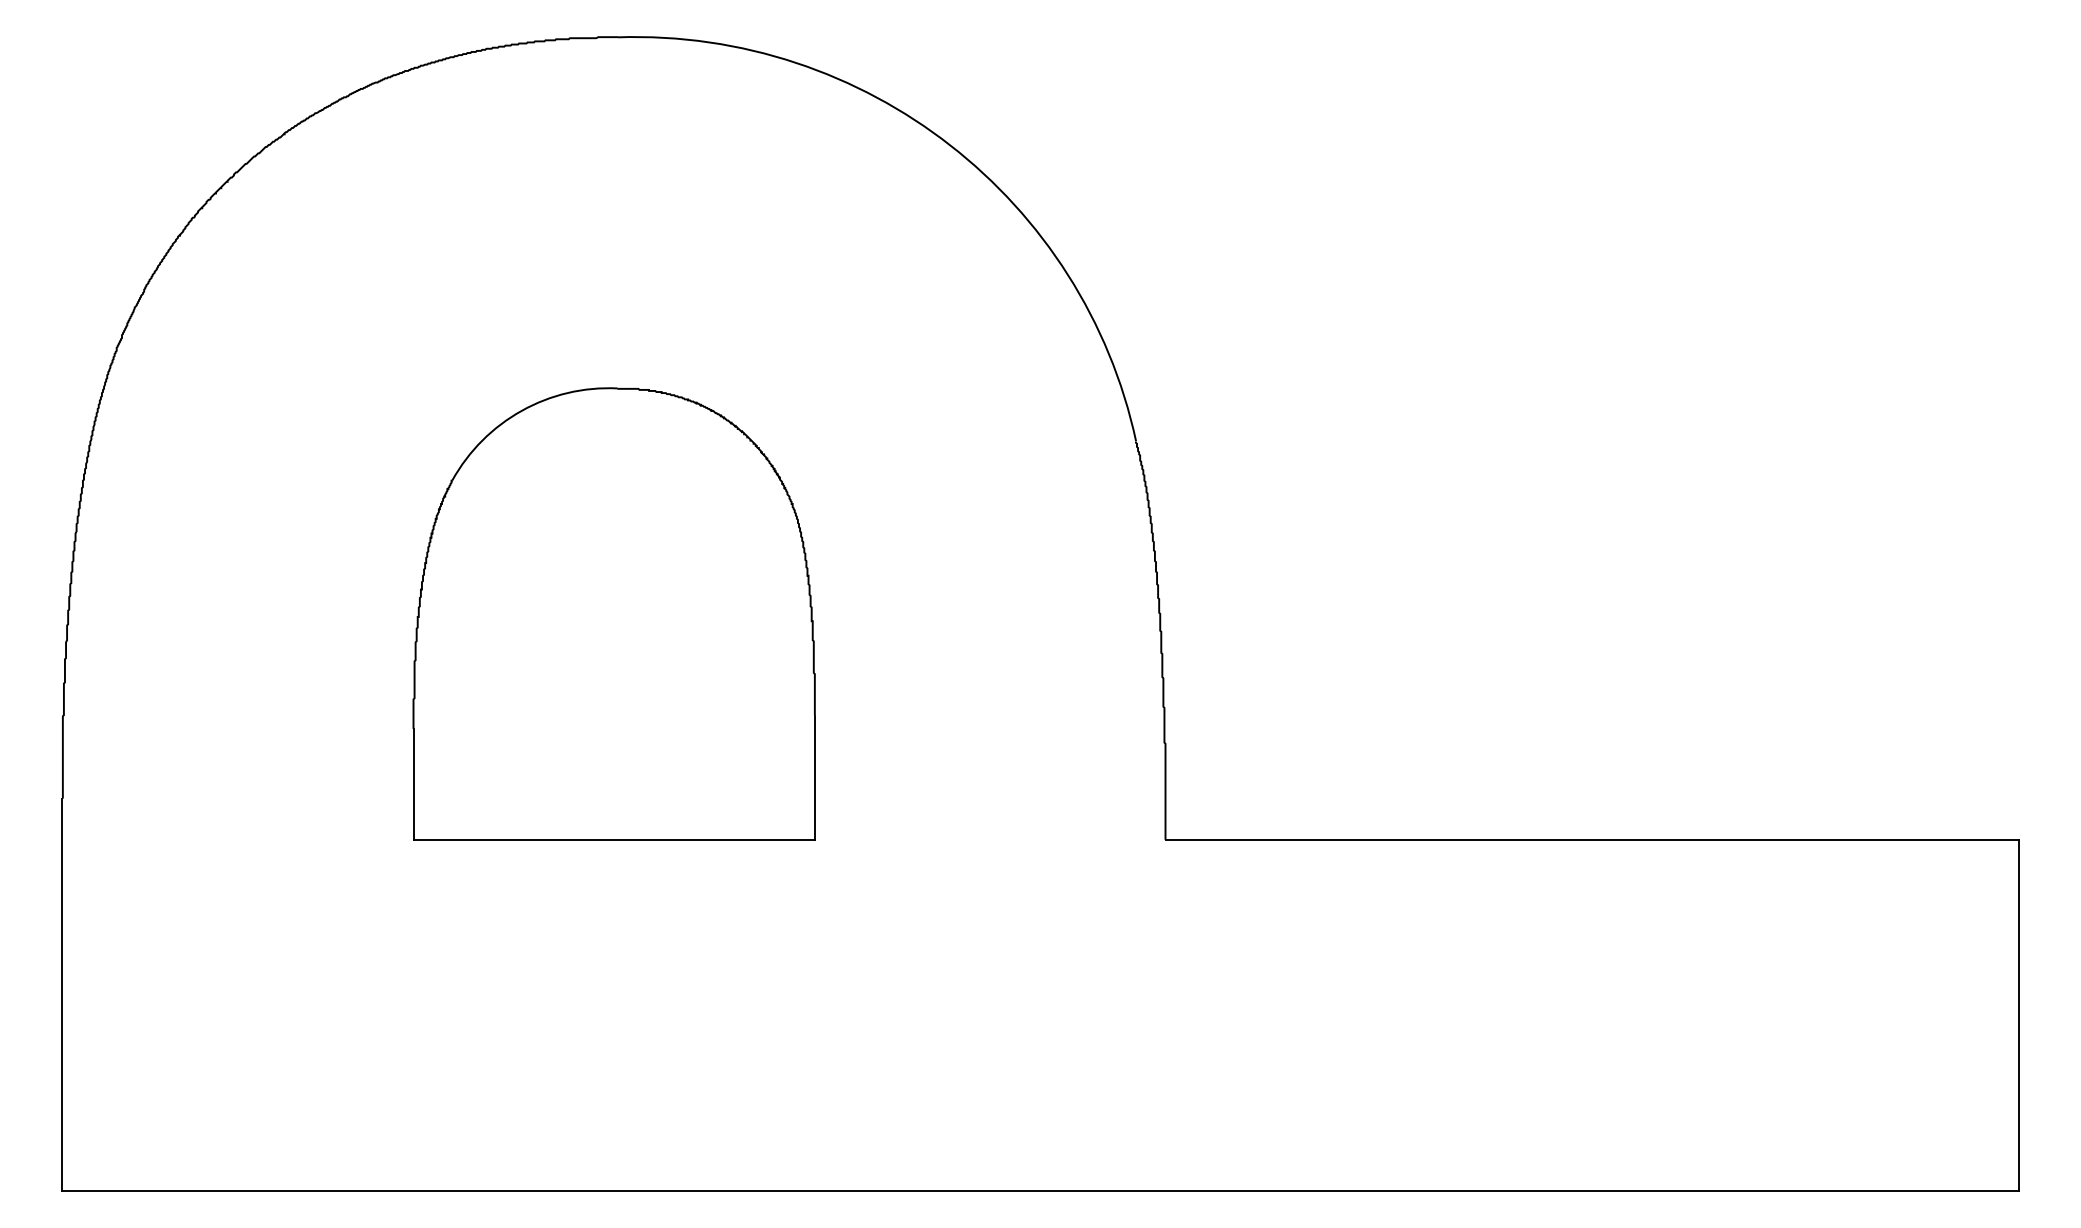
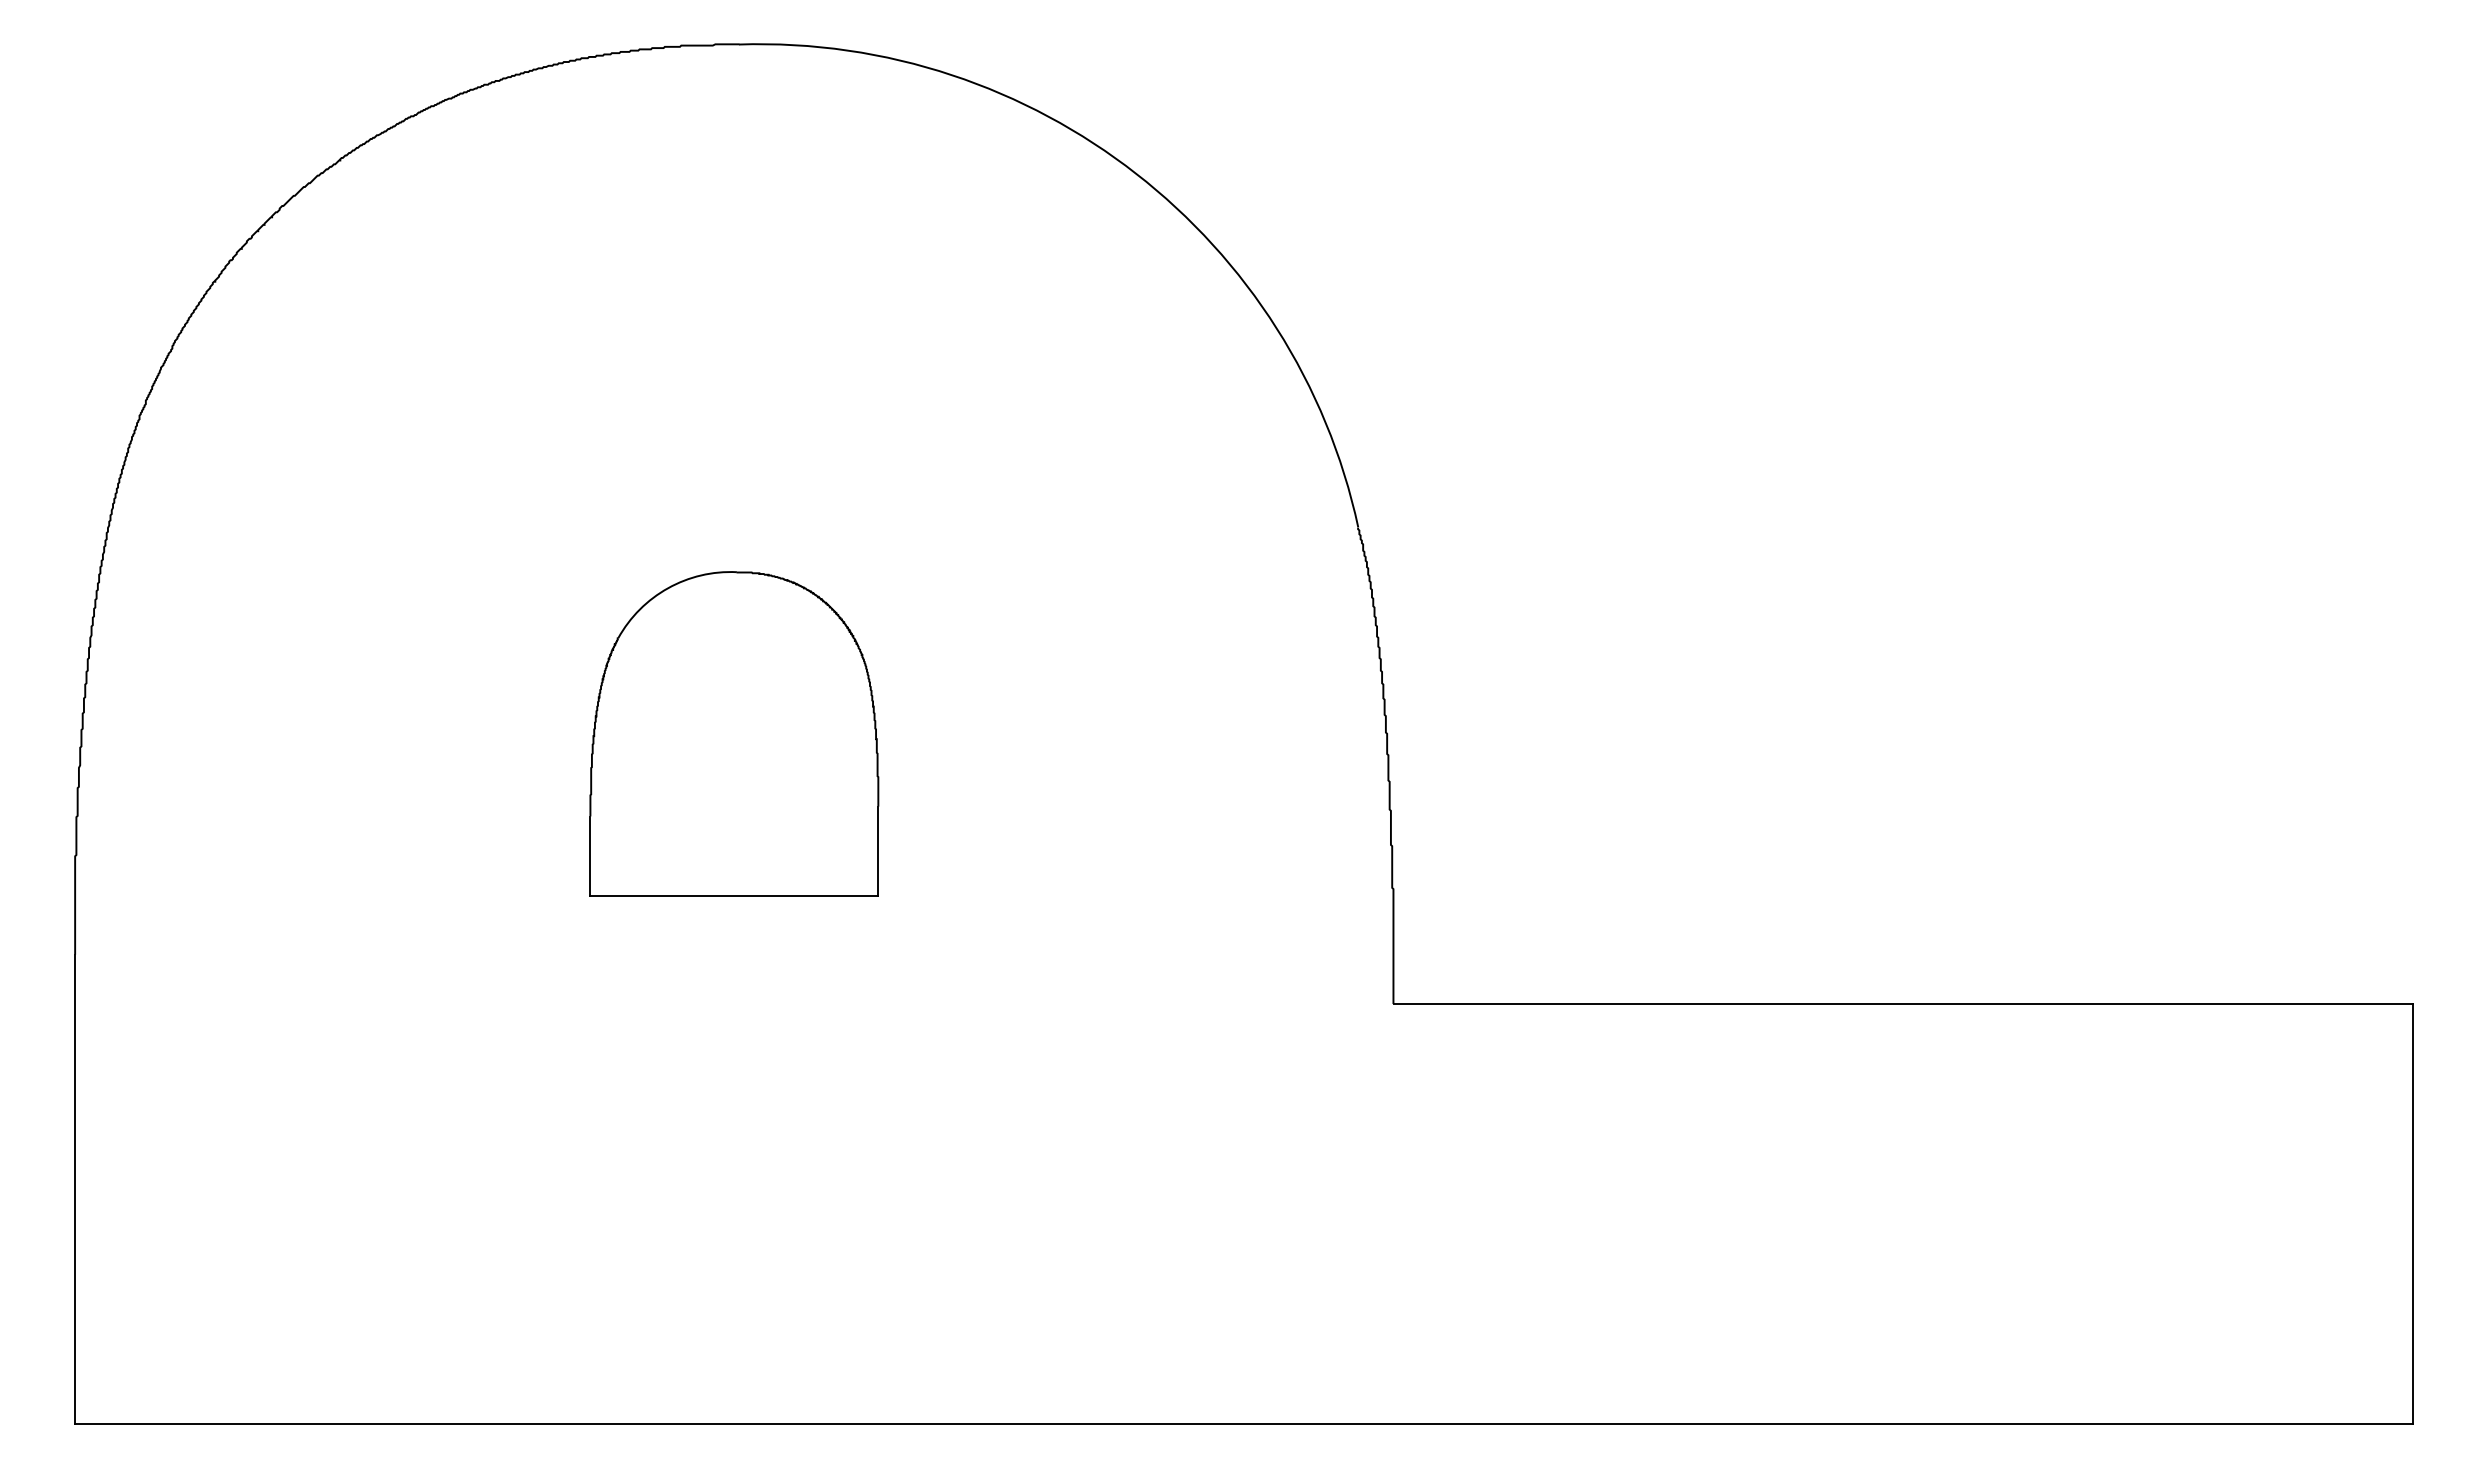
part: (614, 613) -> (734, 733), size x0.6

